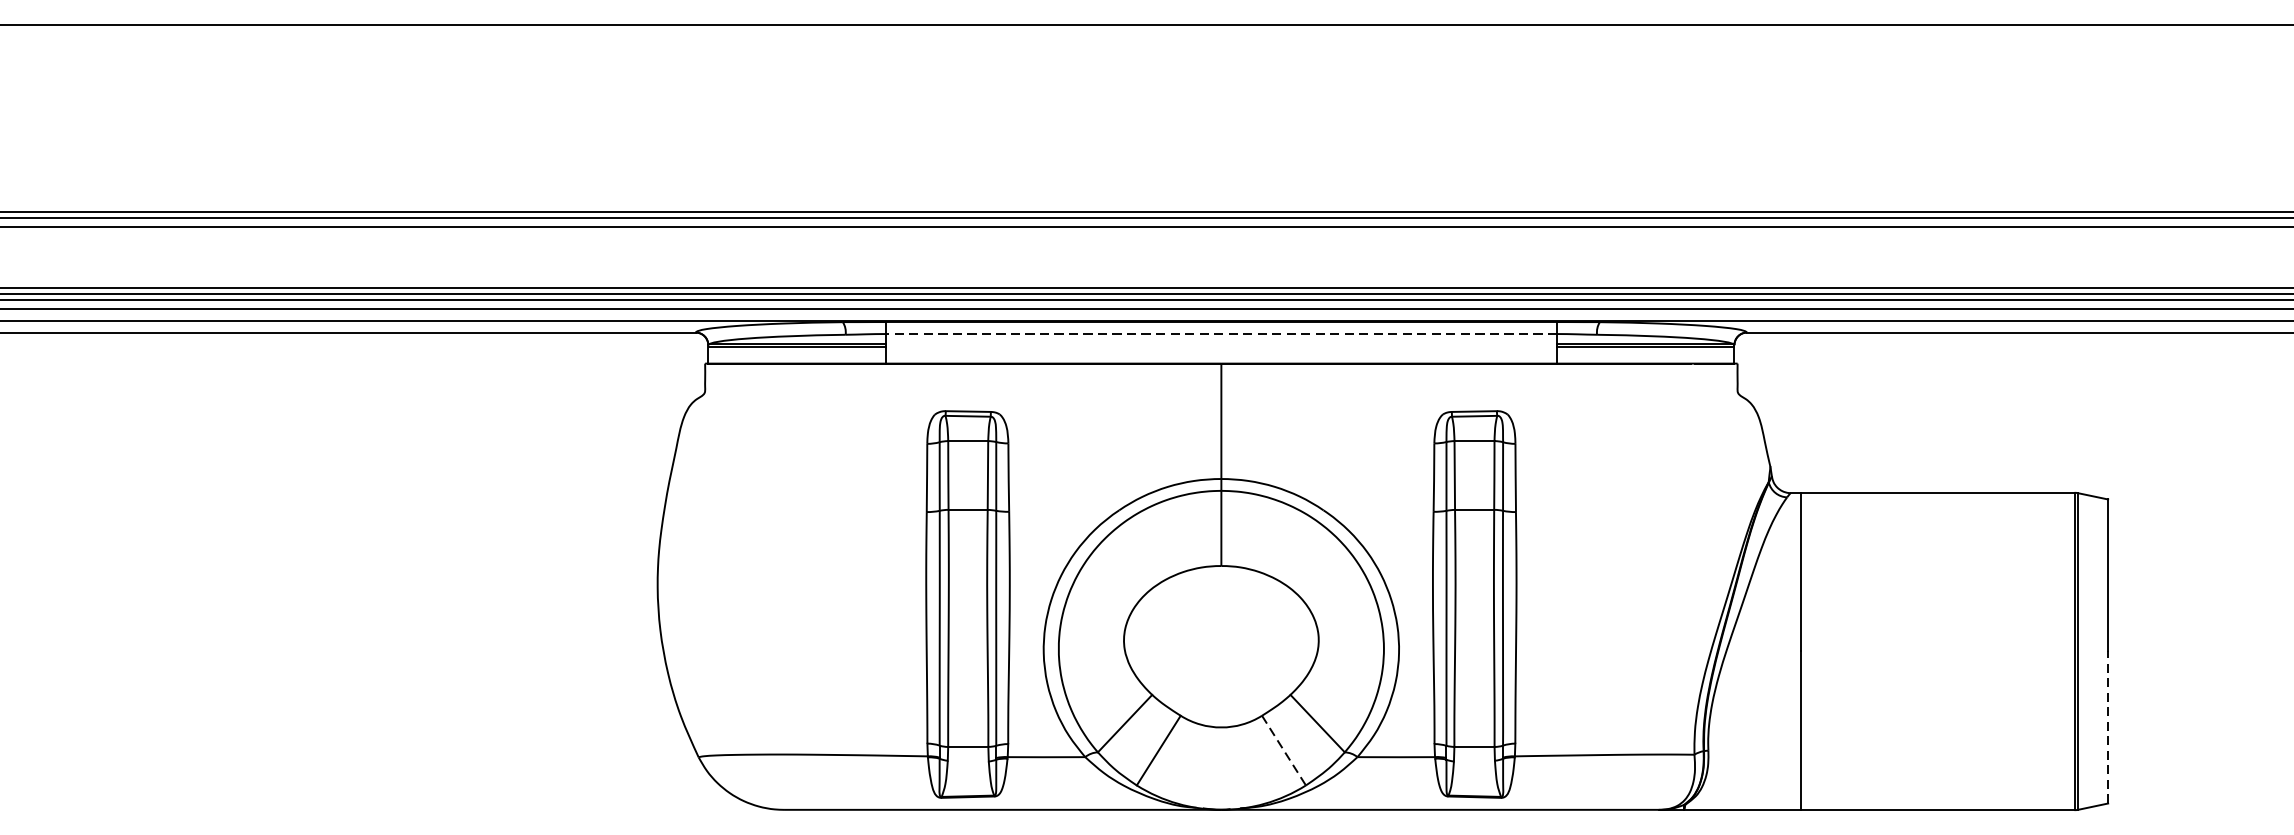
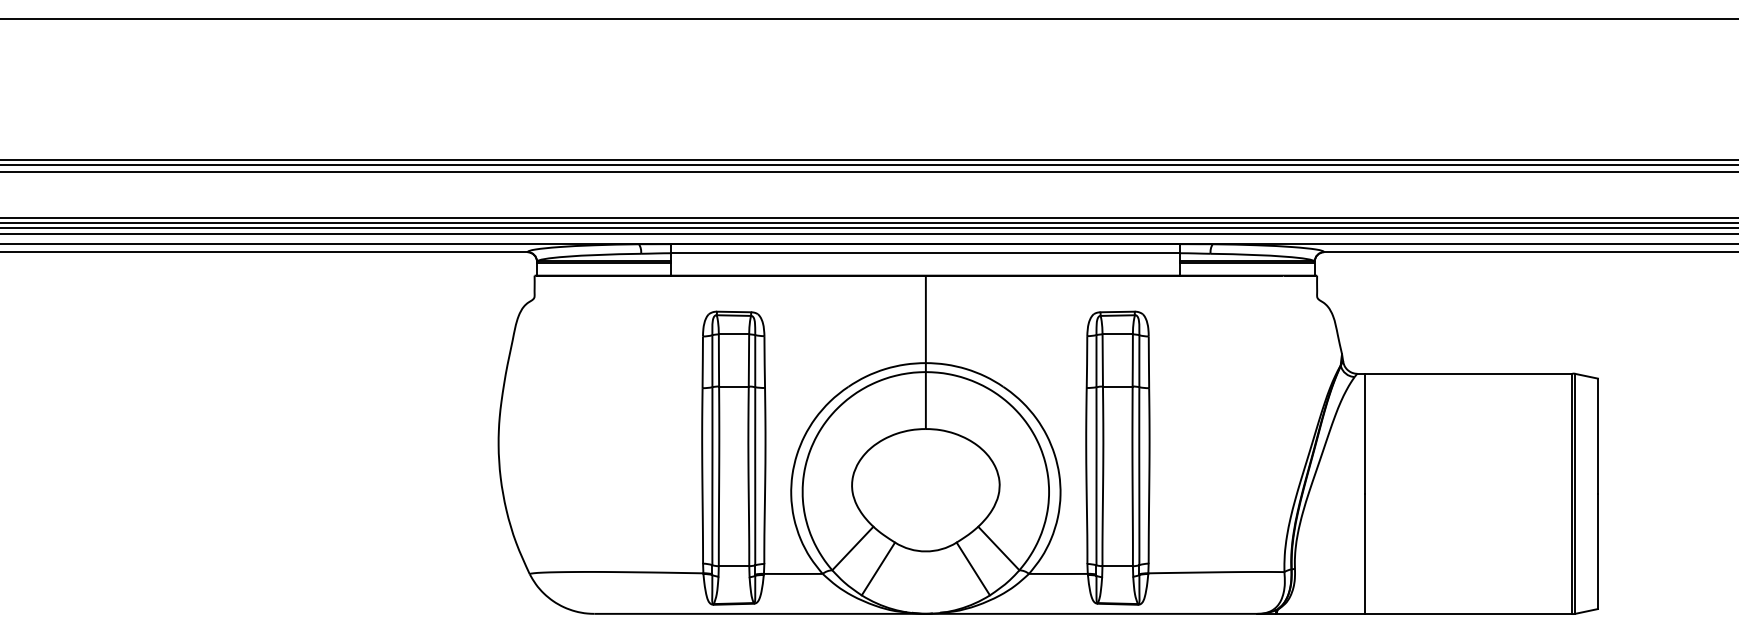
line: (1220, 334) -> (925, 253), dashed -> solid
line: (2107, 727) -> (1597, 551), dashed -> solid
line: (1284, 751) -> (973, 569), dashed -> solid

